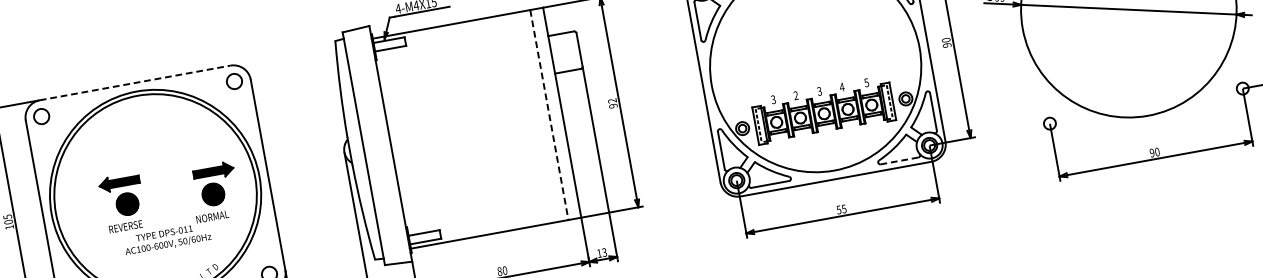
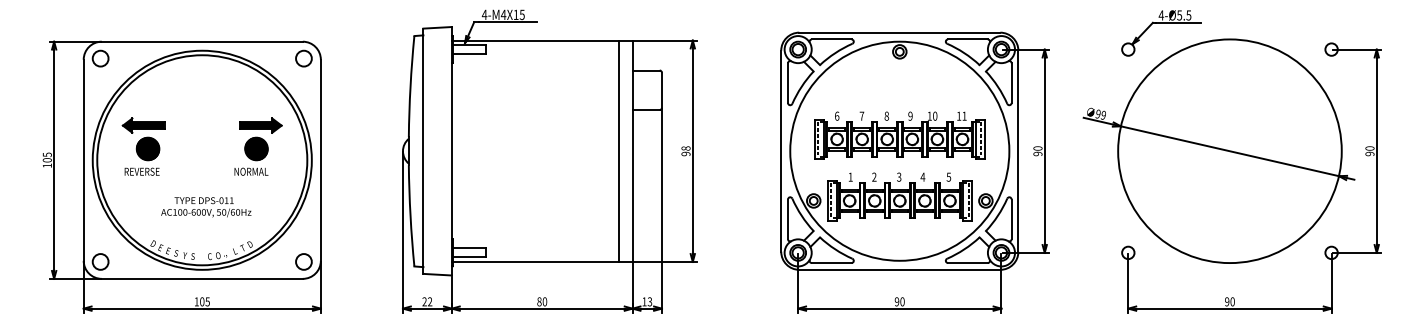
part: (812, 51) -> (899, 135), added
line: (135, 82) -> (202, 41), dashed -> solid
text: (773, 99) -> (850, 176), 3 -> 1
text: (611, 100) -> (685, 148), 92 -> 98
line: (549, 115) -> (619, 151), dashed -> solid
line: (899, 161) -> (967, 263), dashed -> solid
part: (214, 191) -> (258, 146), moved
part: (122, 202) -> (143, 146), moved
text: (841, 209) -> (899, 301), 55 -> 90

